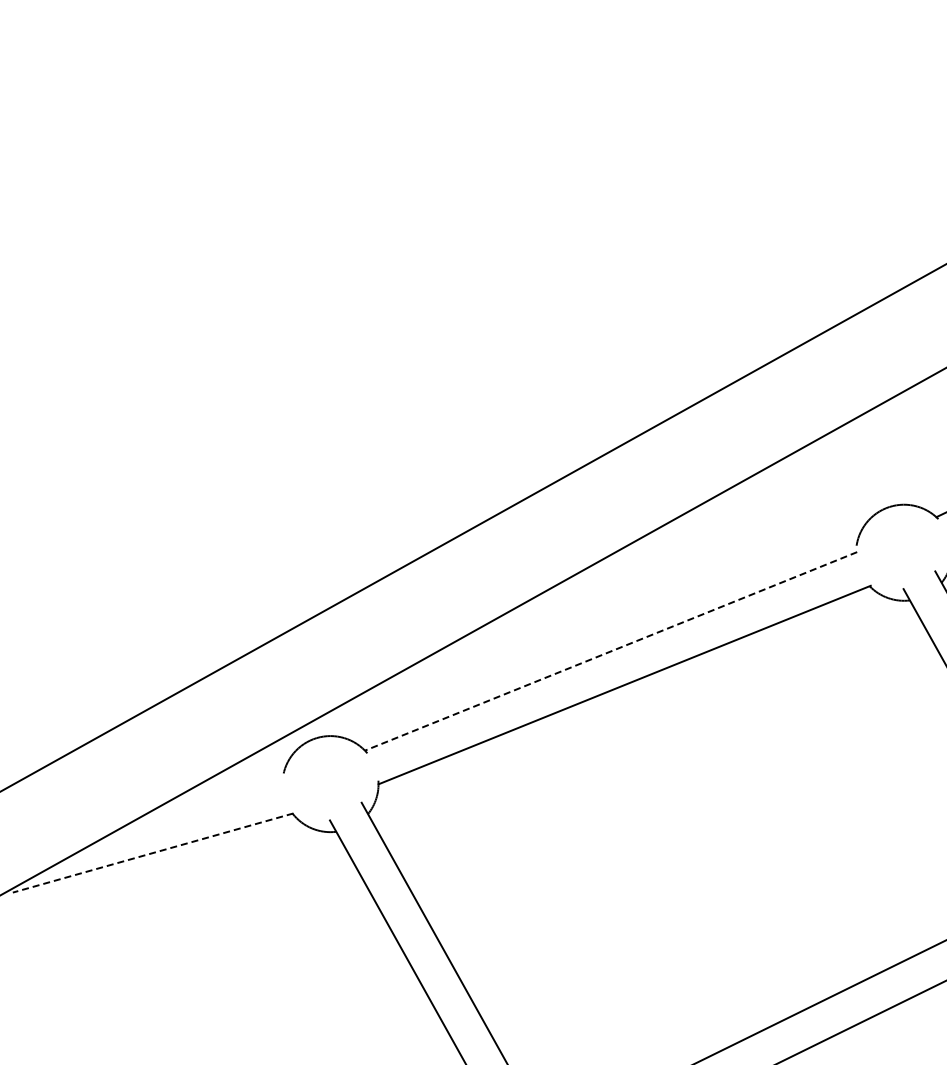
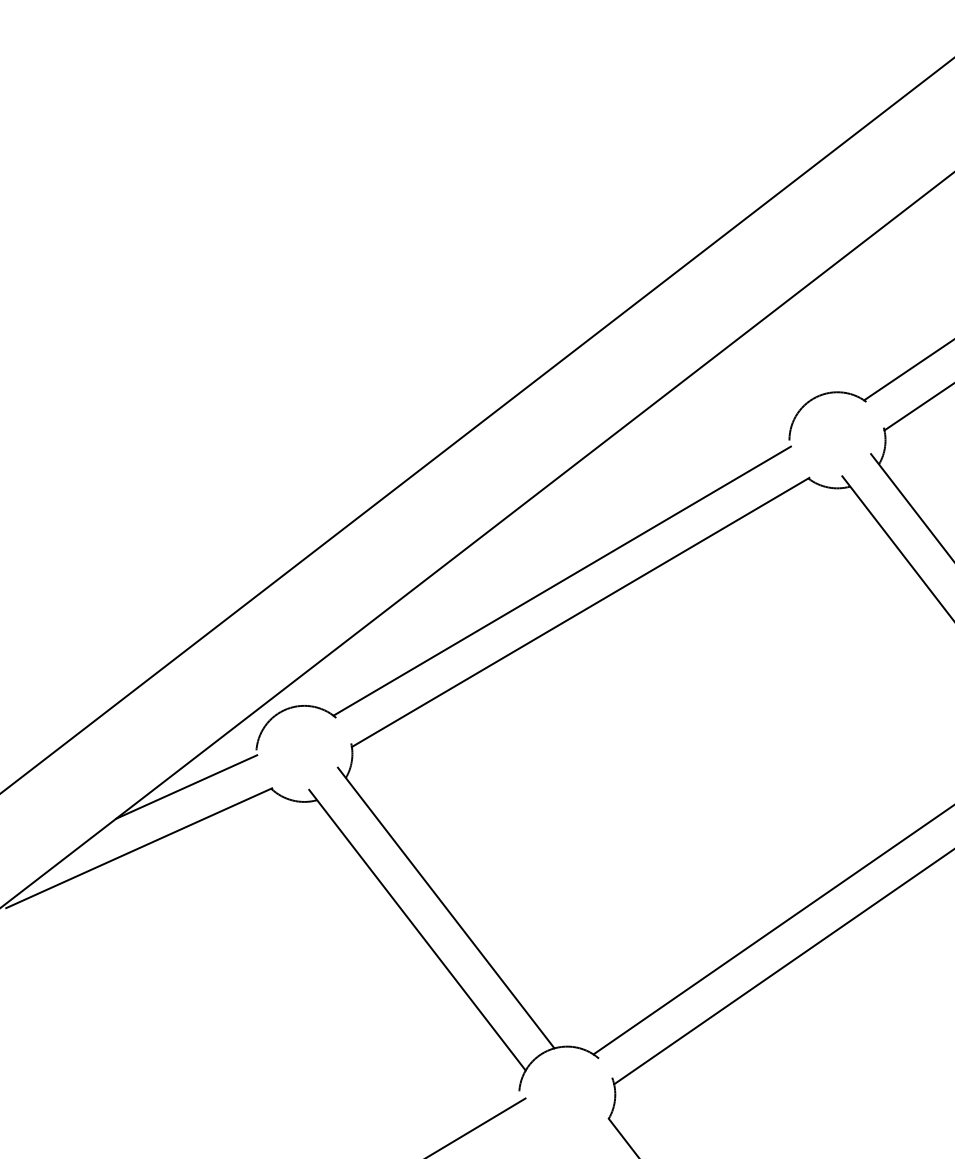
line: (610, 651) -> (561, 581), dashed -> solid
line: (209, 798) -> (186, 786), added
line: (153, 853) -> (139, 848), dashed -> solid

